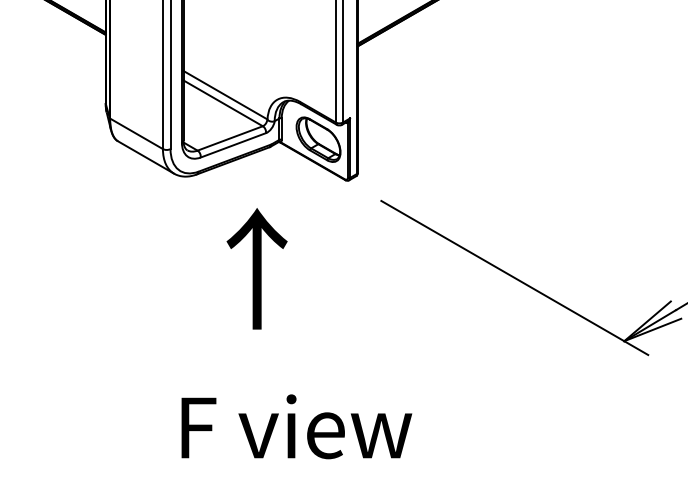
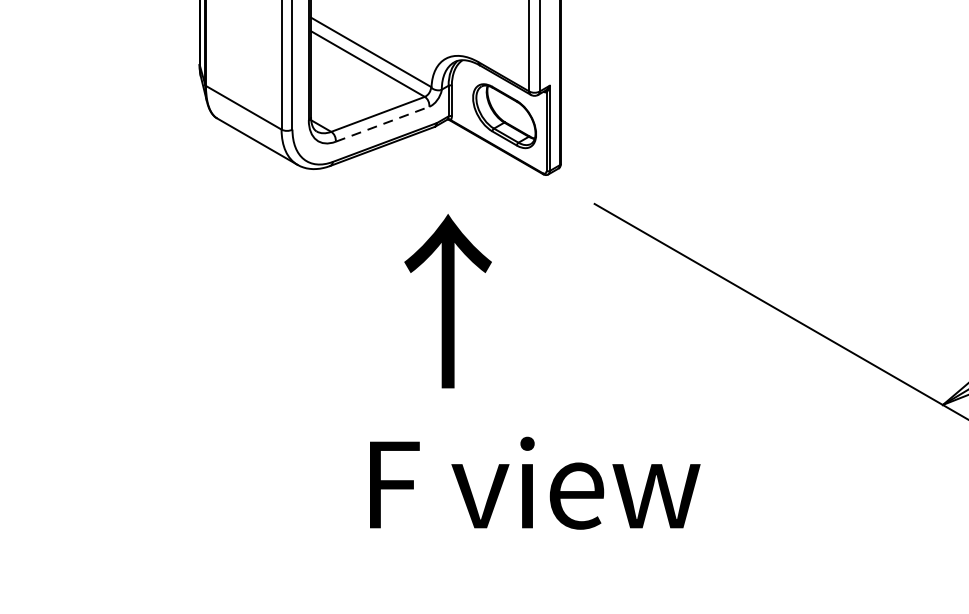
line: (233, 145) -> (382, 124), solid -> dashed
text: (256, 268) -> (447, 300), moved
text: (296, 426) -> (534, 482), moved

